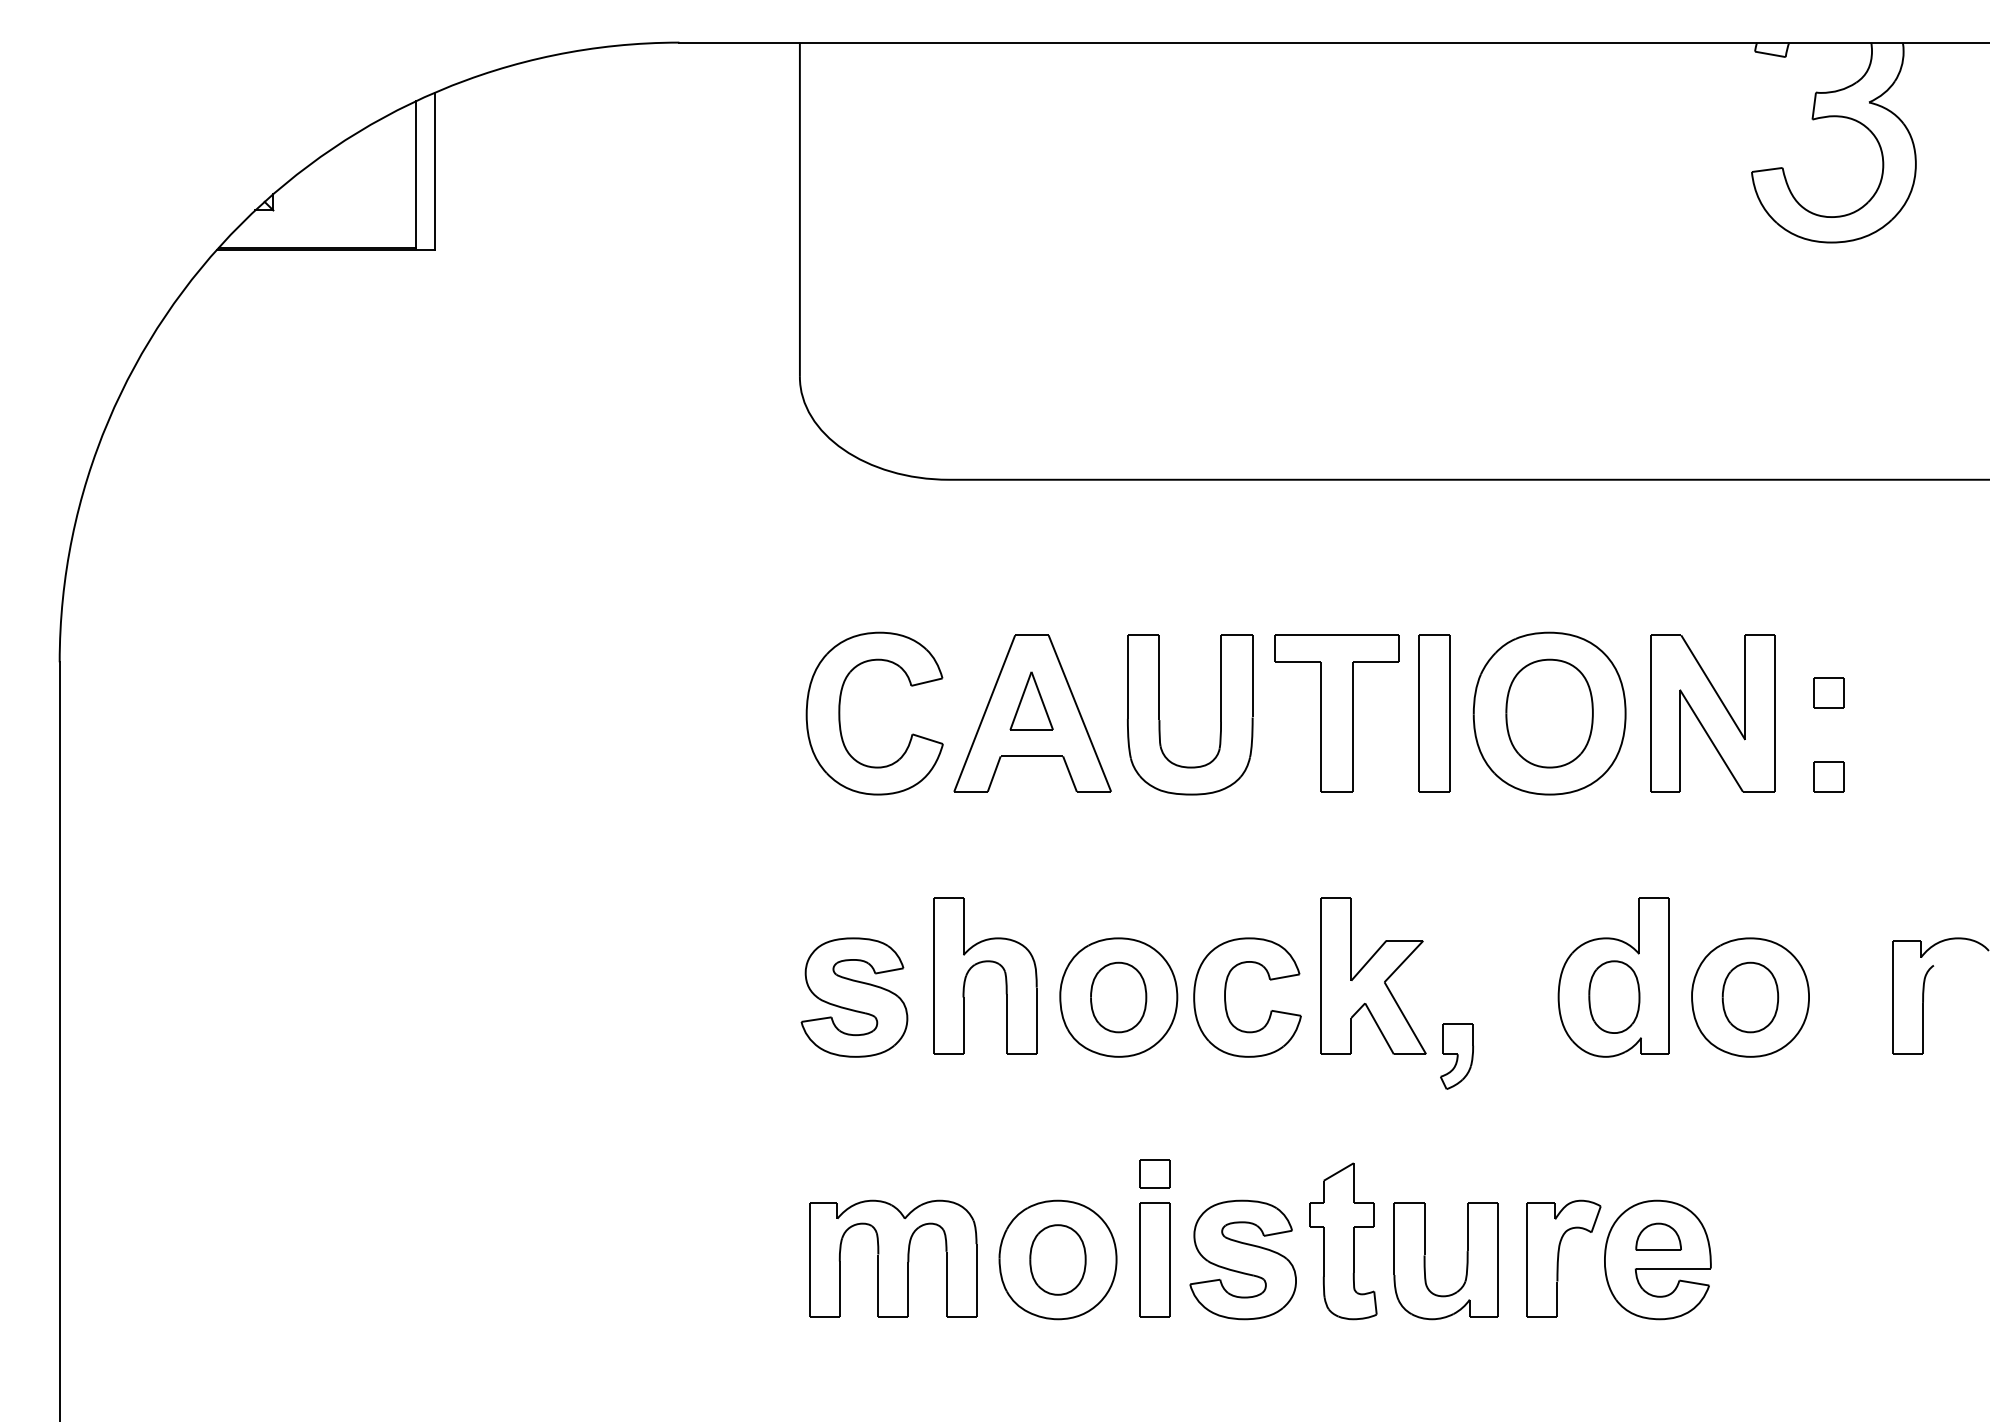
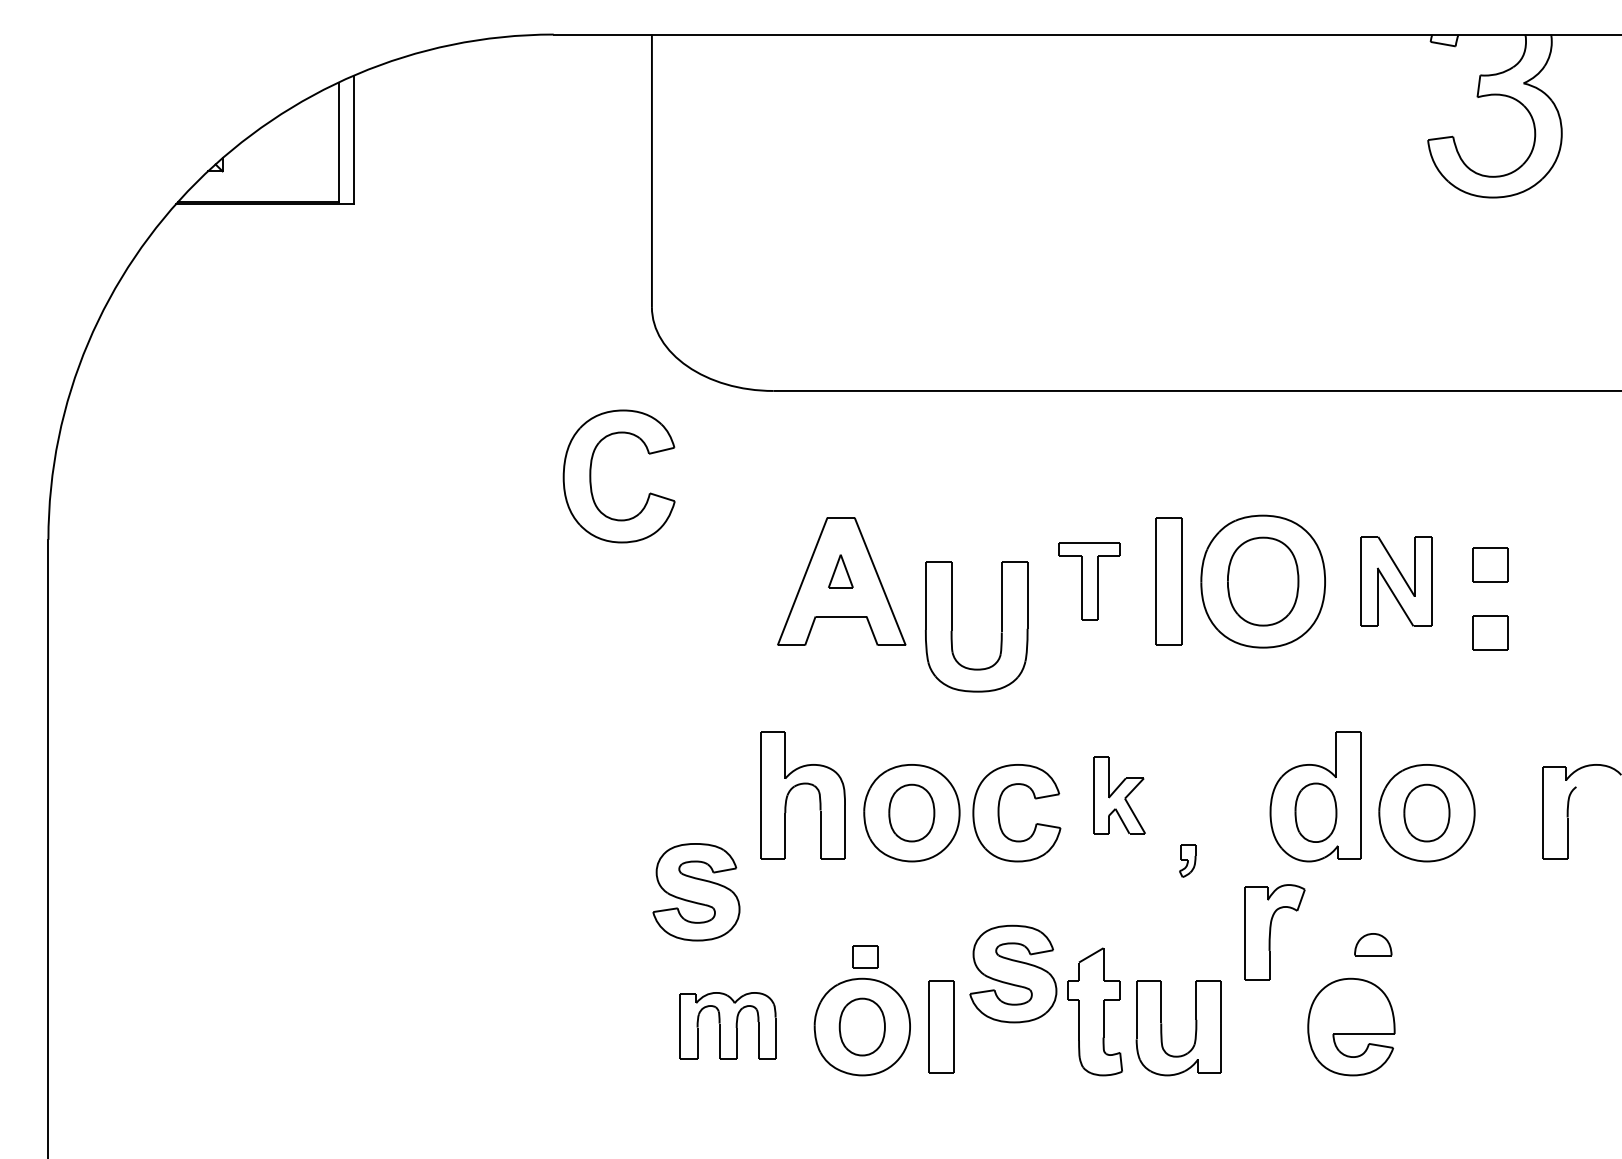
part: (1828, 692) -> (1490, 564), size x1.4
part: (1031, 700) -> (840, 570), size x0.7
part: (840, 713) -> (591, 476), moved
part: (1336, 713) -> (1089, 581), size x0.6
part: (1712, 713) -> (1395, 581), size x0.7
part: (1220, 714) -> (1001, 626), moved
part: (1828, 776) -> (1490, 632), size x1.4
part: (1373, 975) -> (1119, 795), size x0.6
part: (854, 997) -> (696, 892), moved
part: (1456, 1056) -> (1187, 861), size x0.6
part: (1154, 1173) -> (865, 956), moved
part: (1658, 1236) -> (1373, 944), moved
part: (893, 1258) -> (728, 1025), size x0.7
part: (1563, 1258) -> (1274, 932), moved
part: (1242, 1259) -> (1012, 973), moved

